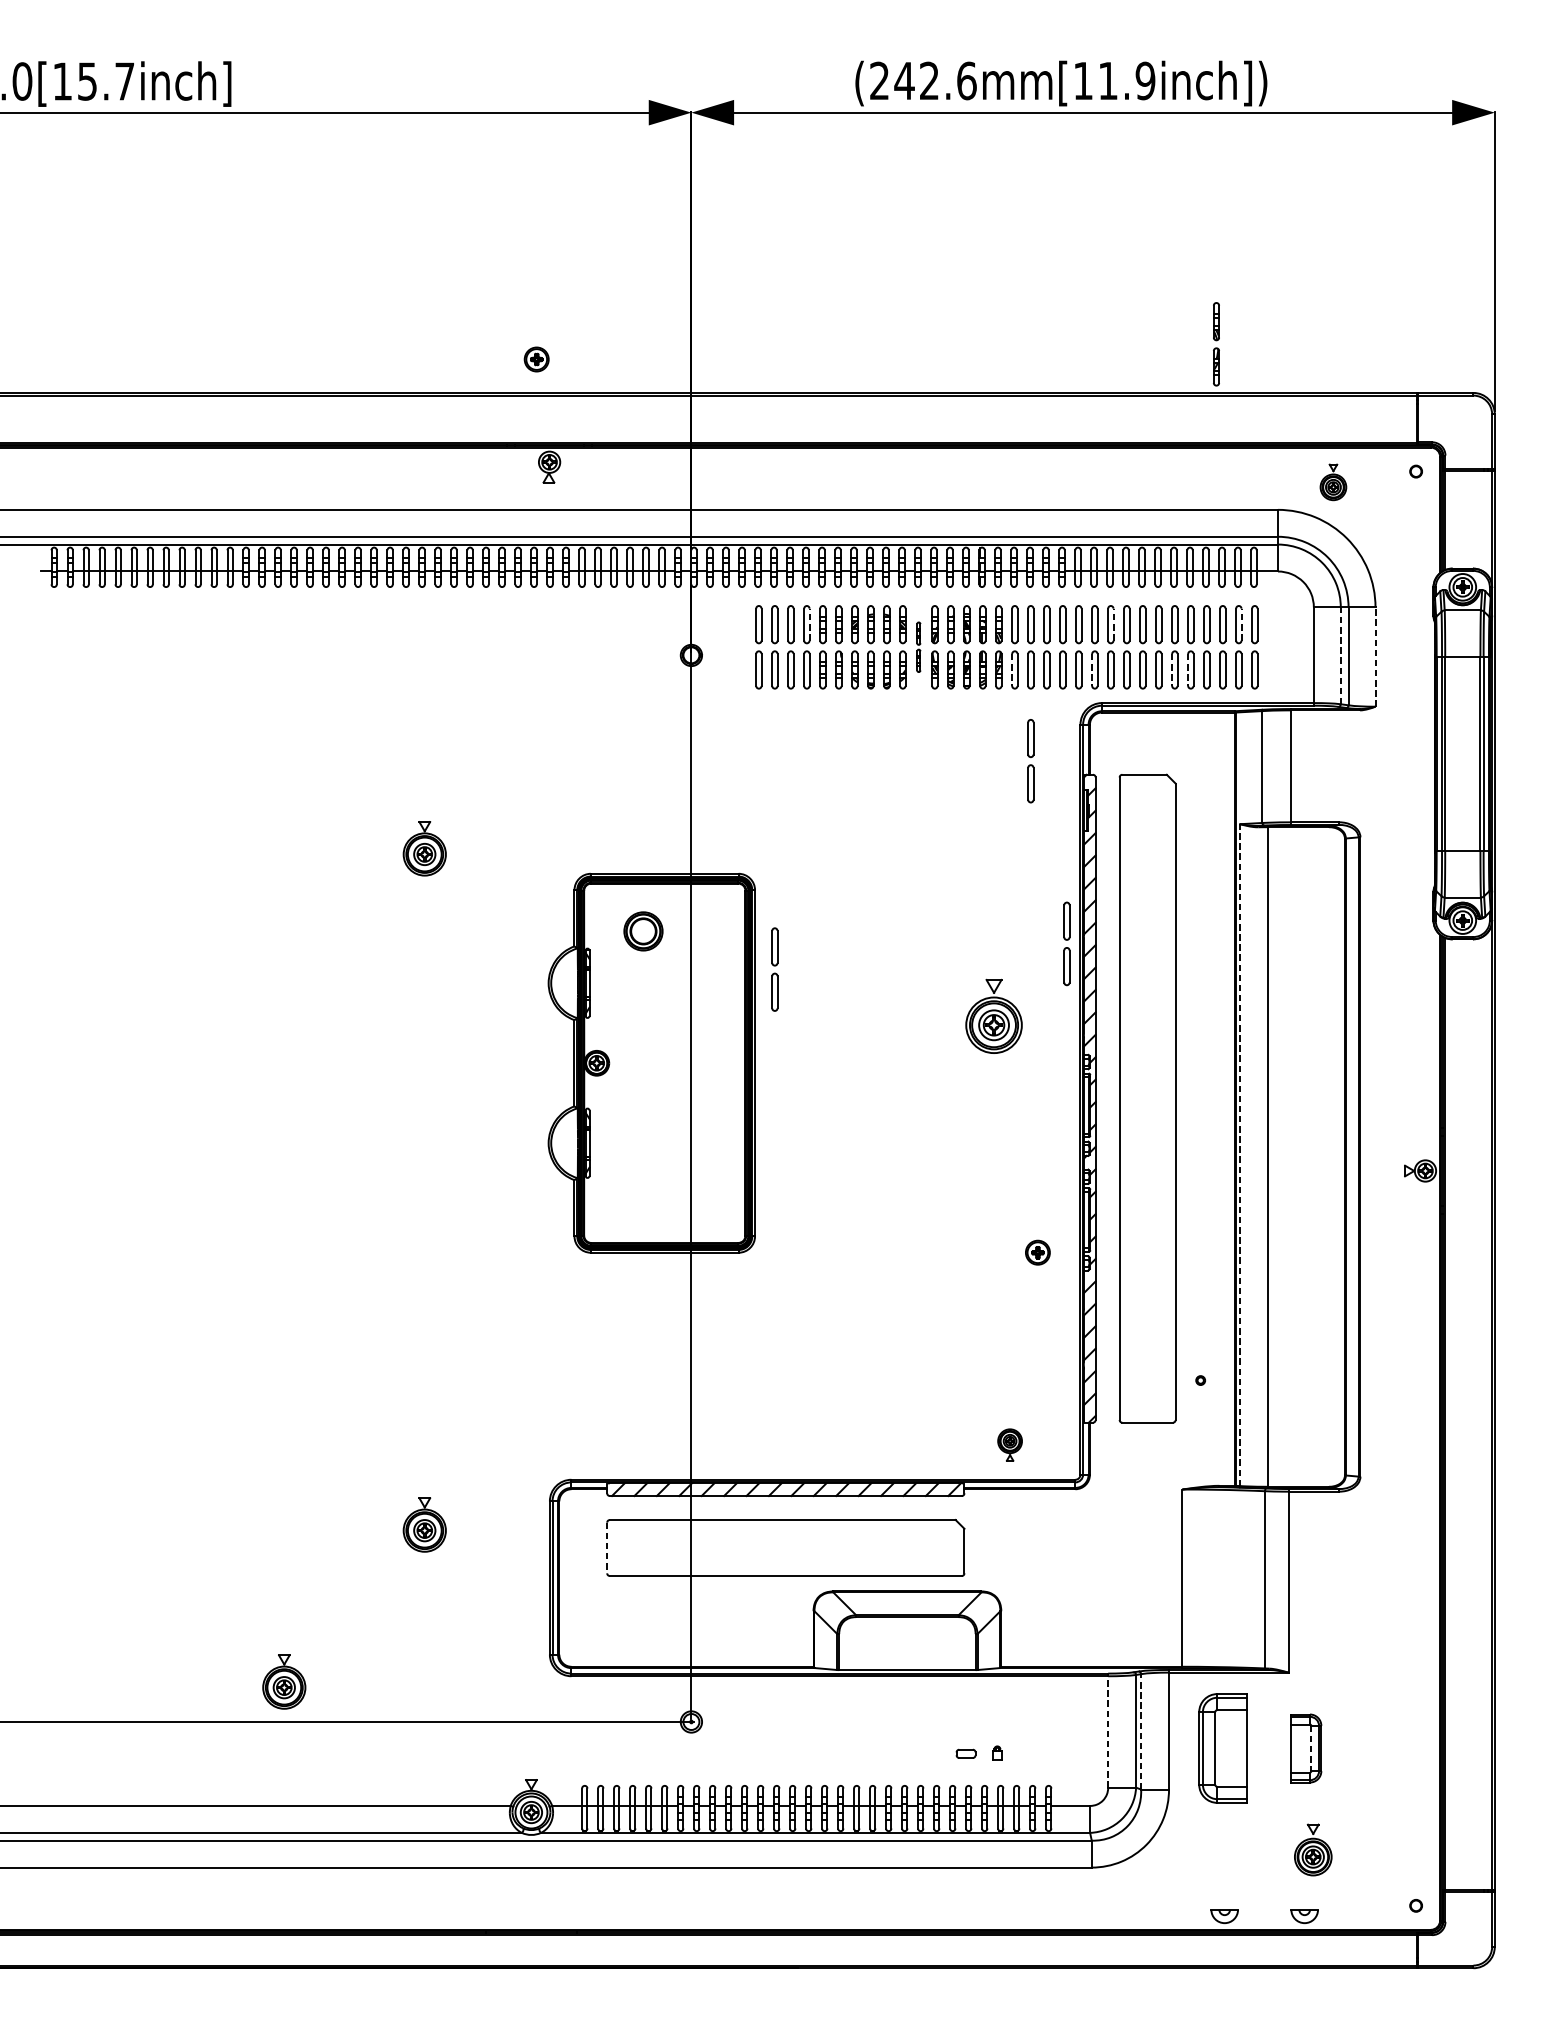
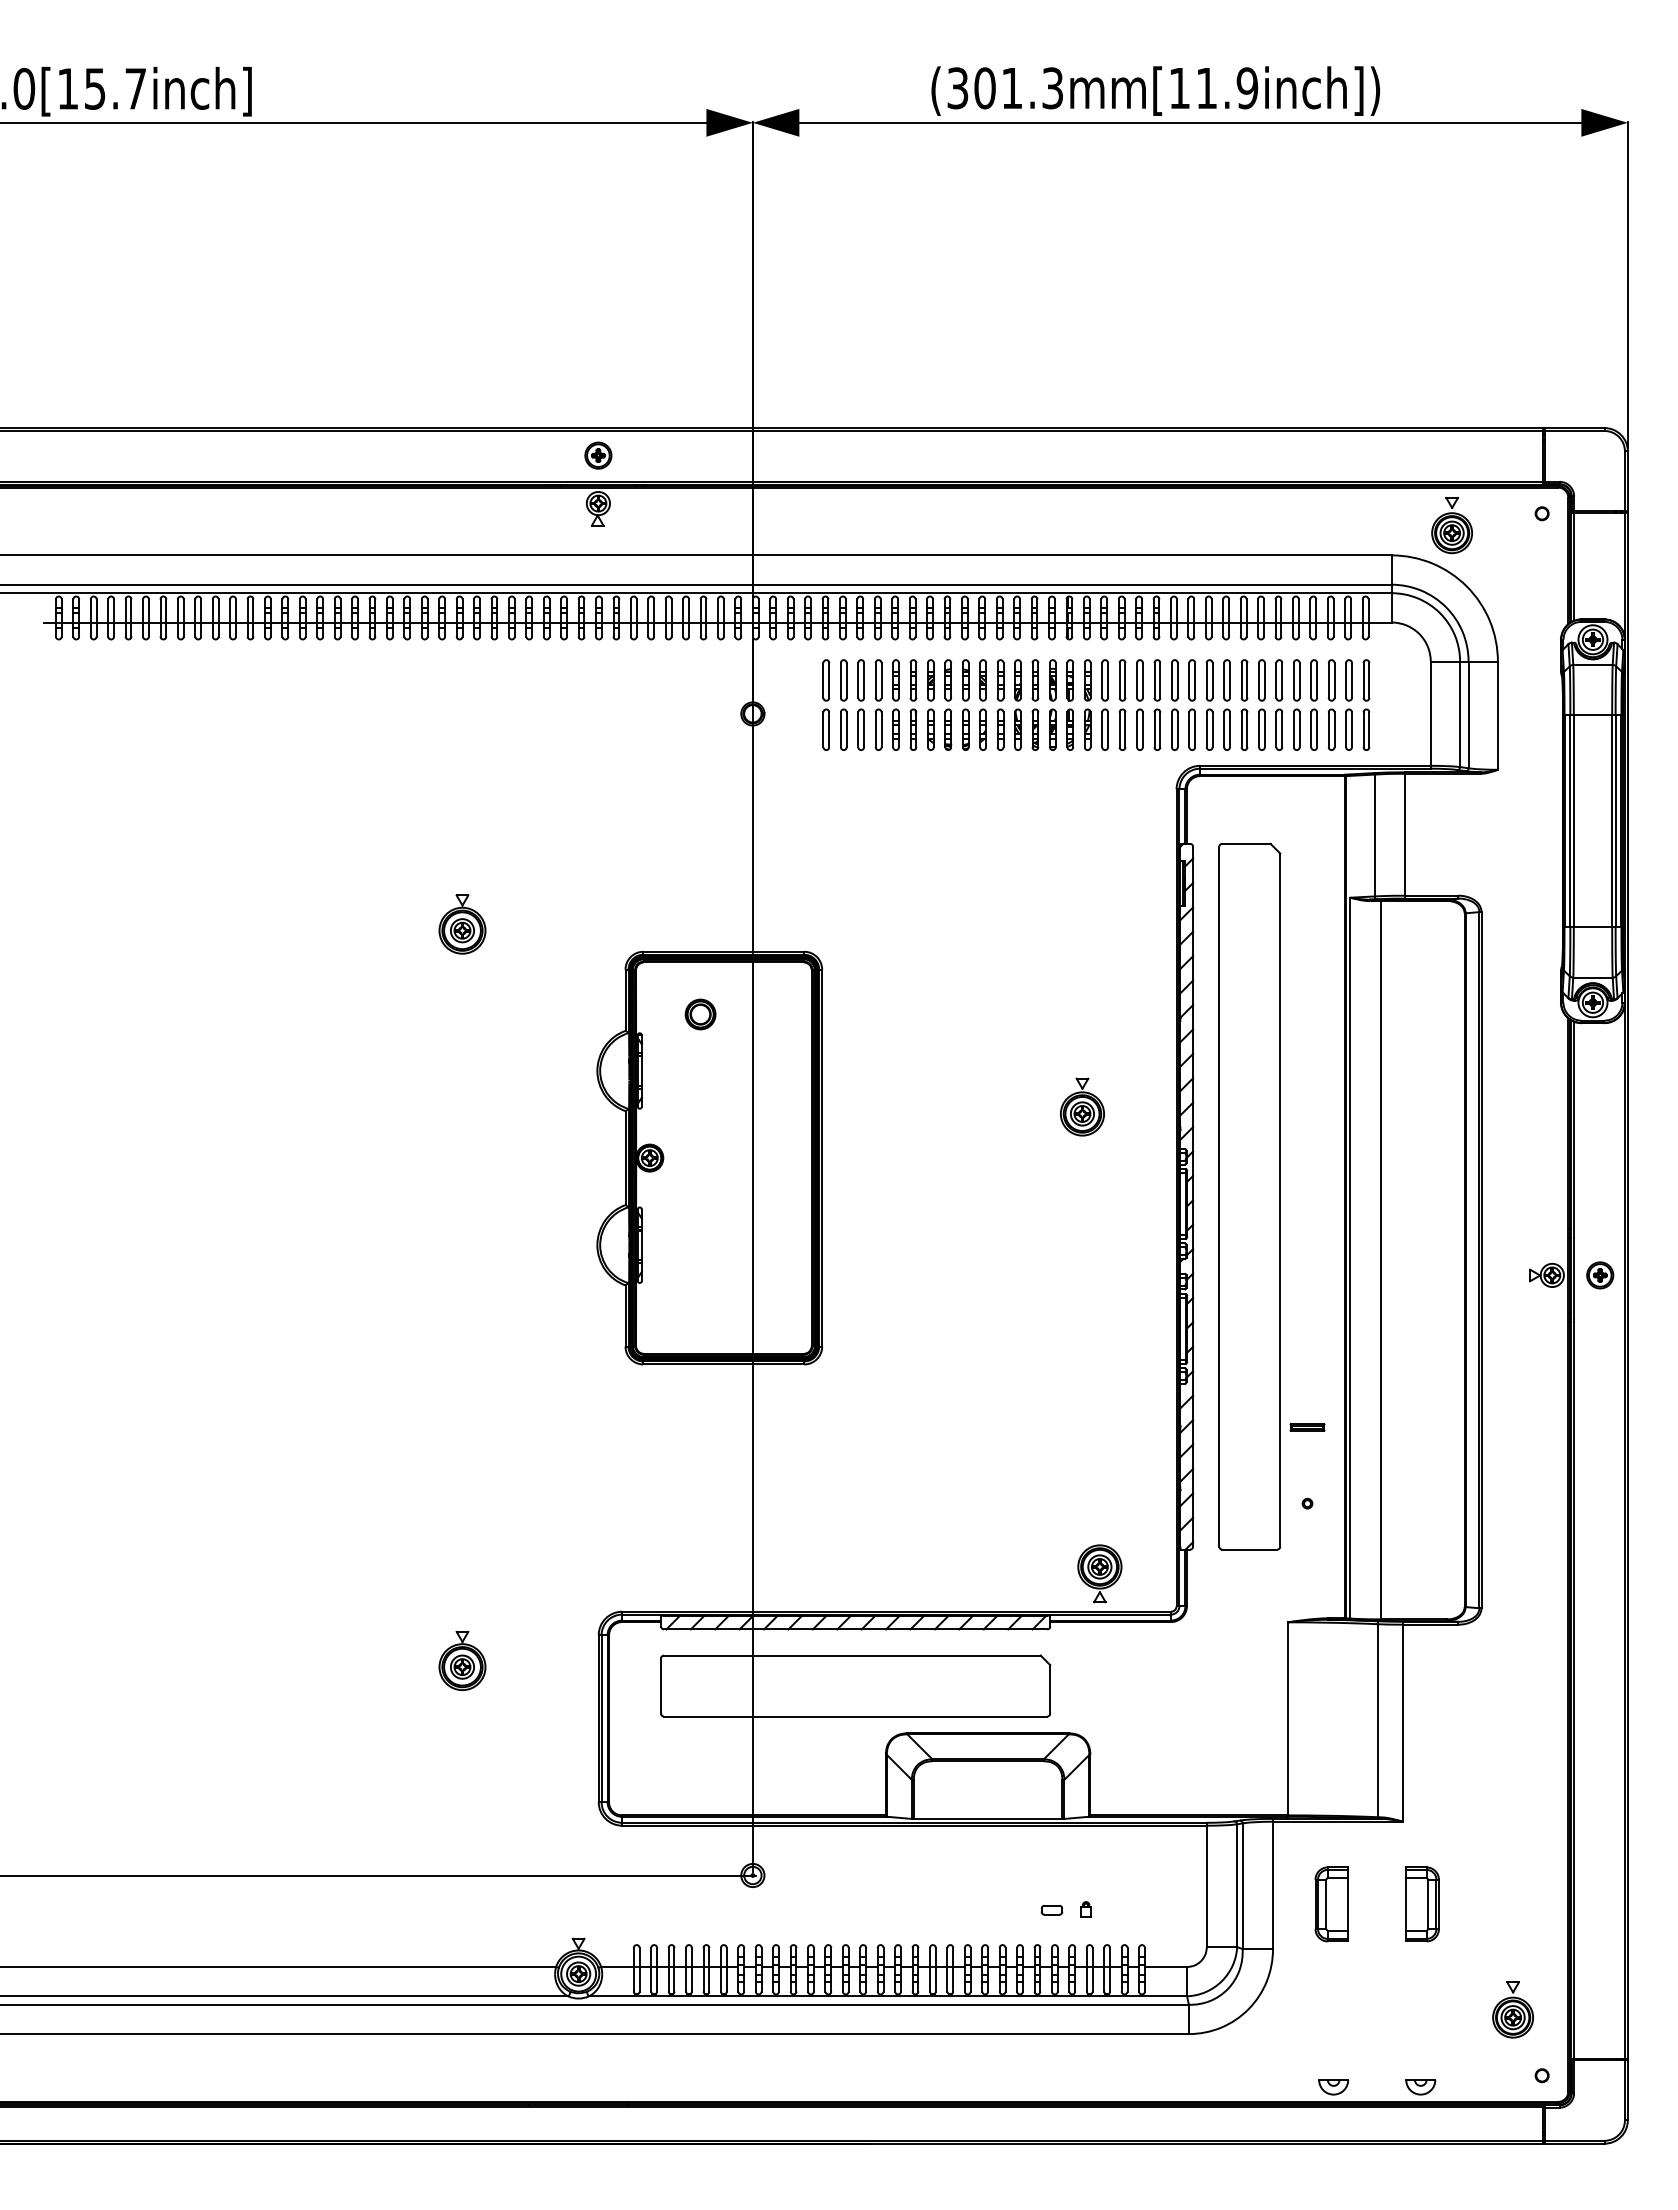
text: (923, 81) -> (1005, 88), (242.6mm[11.9inch]) -> (301.3mm[11.9inch])
part: (1216, 343) -> (1324, 374), removed
part: (536, 359) -> (598, 455), moved
part: (1332, 482) -> (1451, 525), size x1.43
line: (809, 623) -> (881, 679), dashed -> solid
line: (1113, 623) -> (1212, 679), dashed -> solid
line: (1241, 623) -> (1351, 679), dashed -> solid
part: (918, 646) -> (1000, 704), size x1.67
line: (1341, 655) -> (1460, 714), dashed -> solid
line: (1375, 656) -> (1497, 715), dashed -> solid
line: (1012, 670) -> (1102, 730), dashed -> solid
line: (1092, 670) -> (1189, 730), dashed -> solid
line: (1172, 670) -> (1276, 730), dashed -> solid
line: (1187, 670) -> (1293, 730), dashed -> solid
part: (1030, 760) -> (1122, 828), removed
part: (643, 931) -> (700, 1014), size x0.71
part: (1066, 943) -> (1161, 1027), removed
part: (774, 969) -> (843, 1055), removed
part: (994, 1015) -> (1082, 1106), size x0.71
line: (1240, 1154) -> (1350, 1257), dashed -> solid
part: (1038, 1252) -> (1600, 1275), moved
part: (1200, 1310) -> (1307, 1427), added
part: (1009, 1444) -> (1099, 1573), size x1.67
line: (607, 1548) -> (661, 1686), dashed -> solid
part: (284, 1681) -> (309, 1831), removed
line: (1107, 1732) -> (1206, 1886), dashed -> solid
line: (1140, 1732) -> (1242, 1886), dashed -> solid
part: (1222, 1748) -> (1331, 1904), size x0.62
line: (1311, 1748) -> (1428, 1904), dashed -> solid
part: (1312, 1849) -> (1512, 2009), moved

